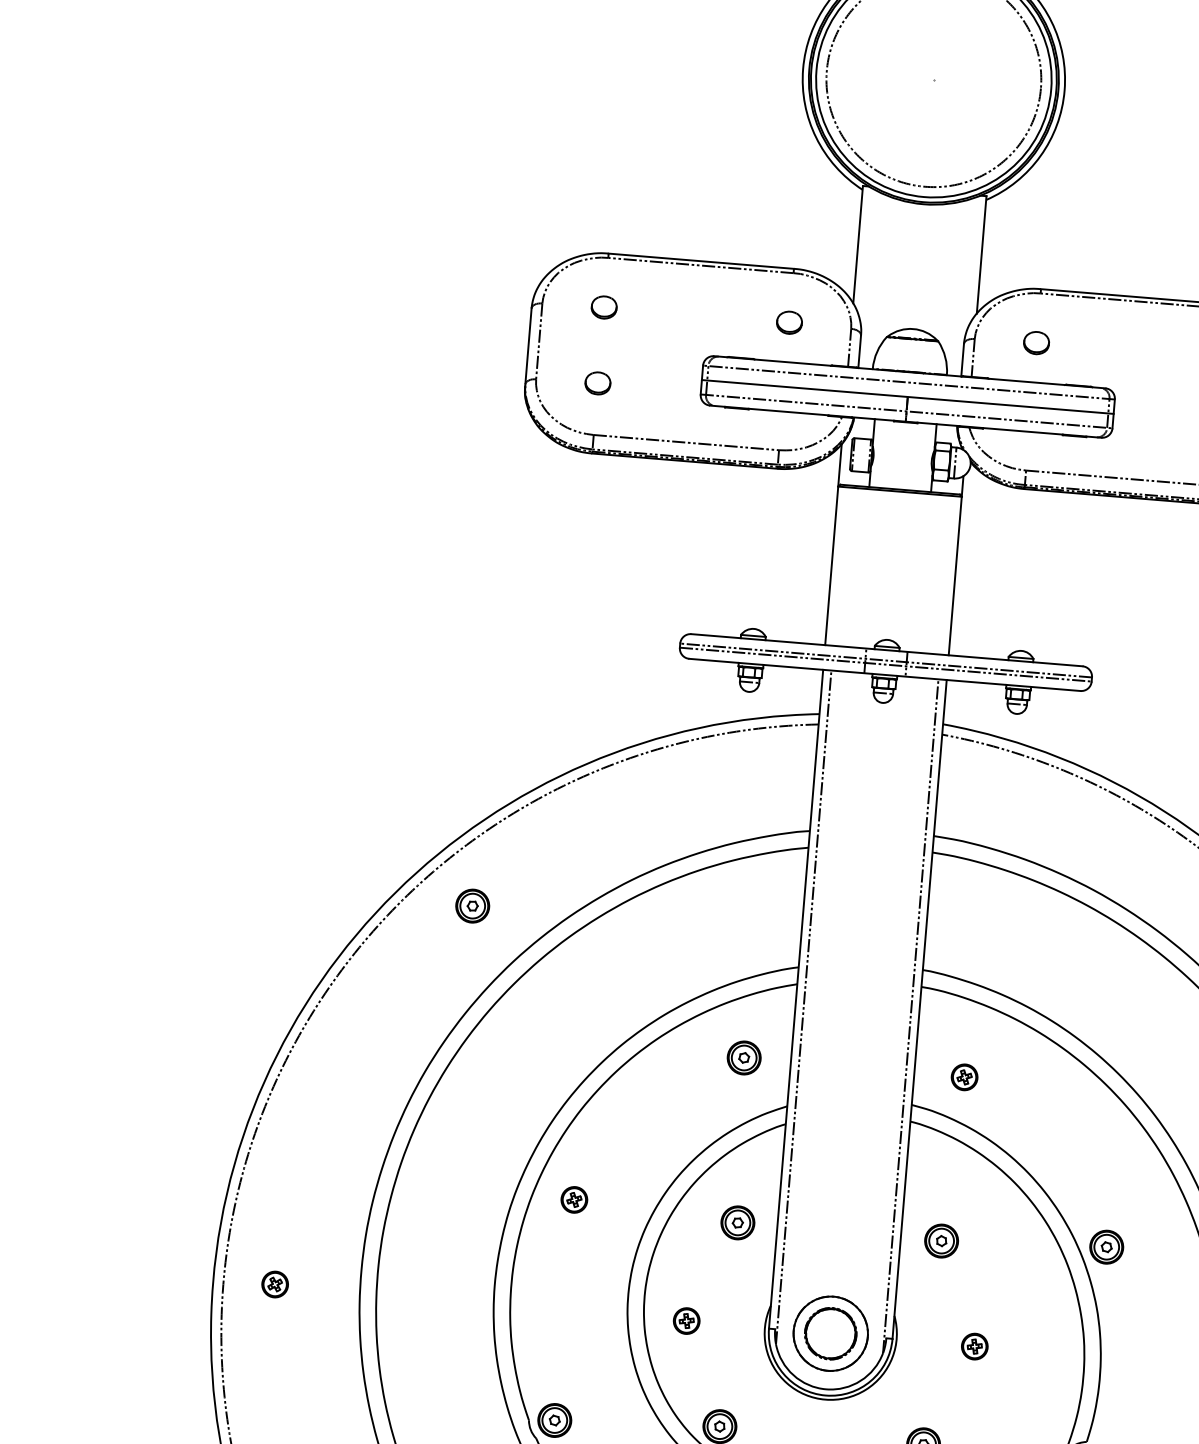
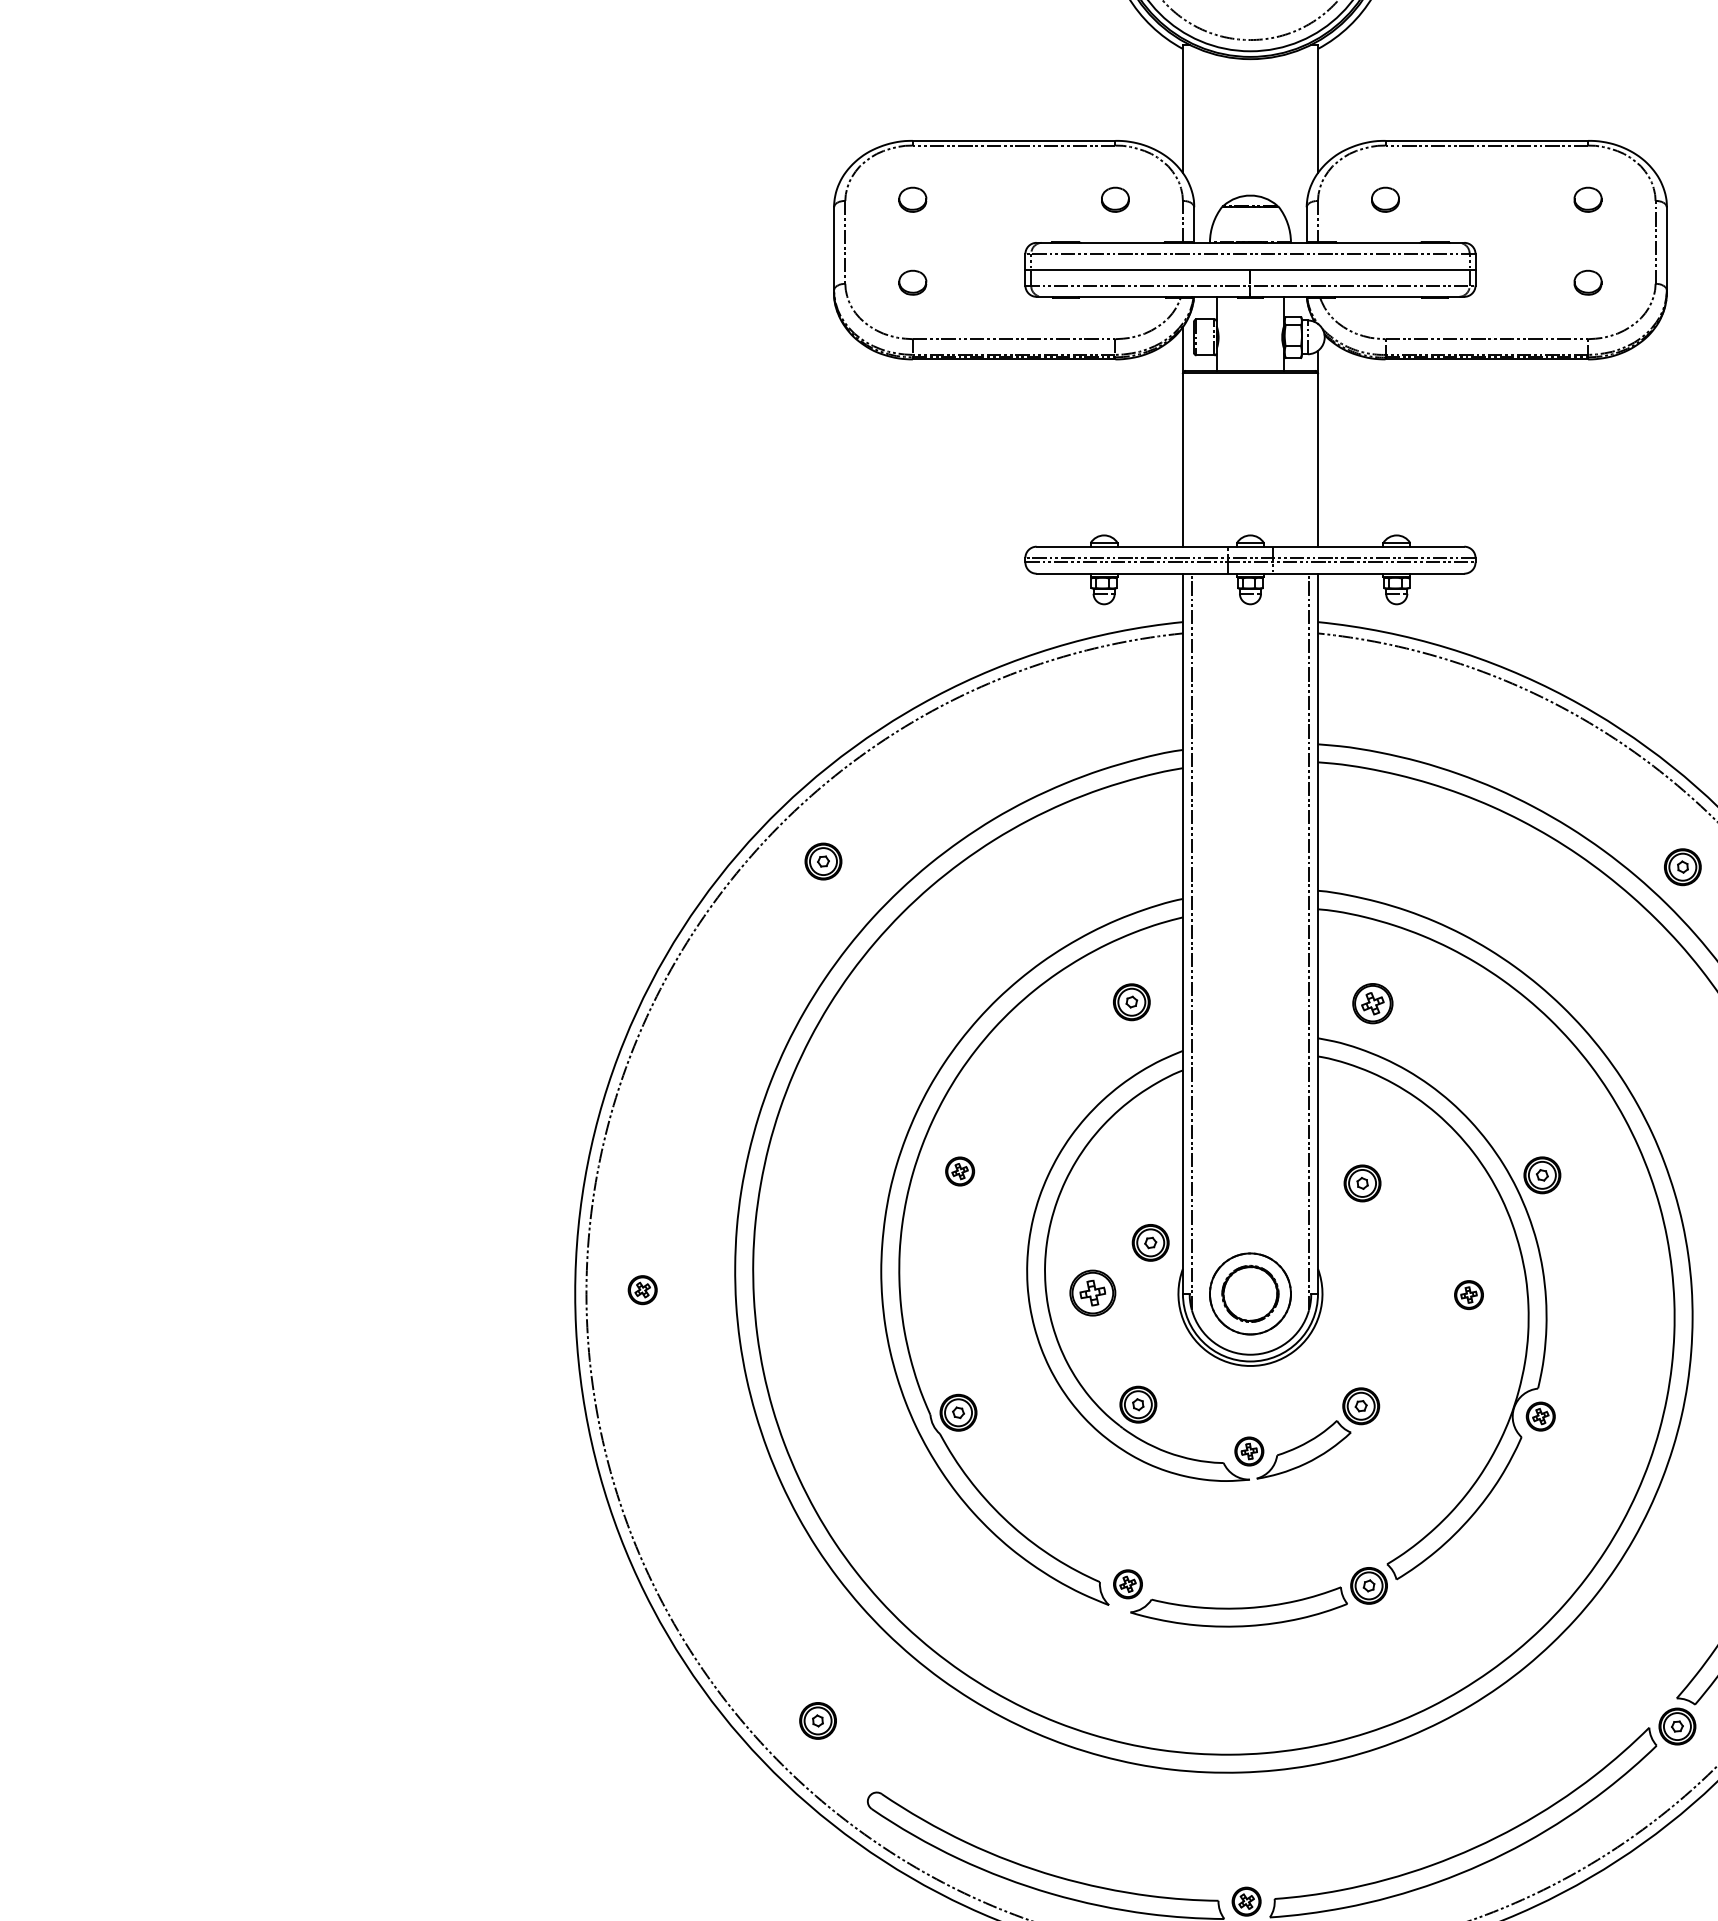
part: (964, 1077) -> (1372, 1003), size x1.4
part: (737, 1222) -> (1150, 1242), moved
part: (686, 1320) -> (1092, 1292), size x1.6
part: (974, 1346) -> (1468, 1294), moved

